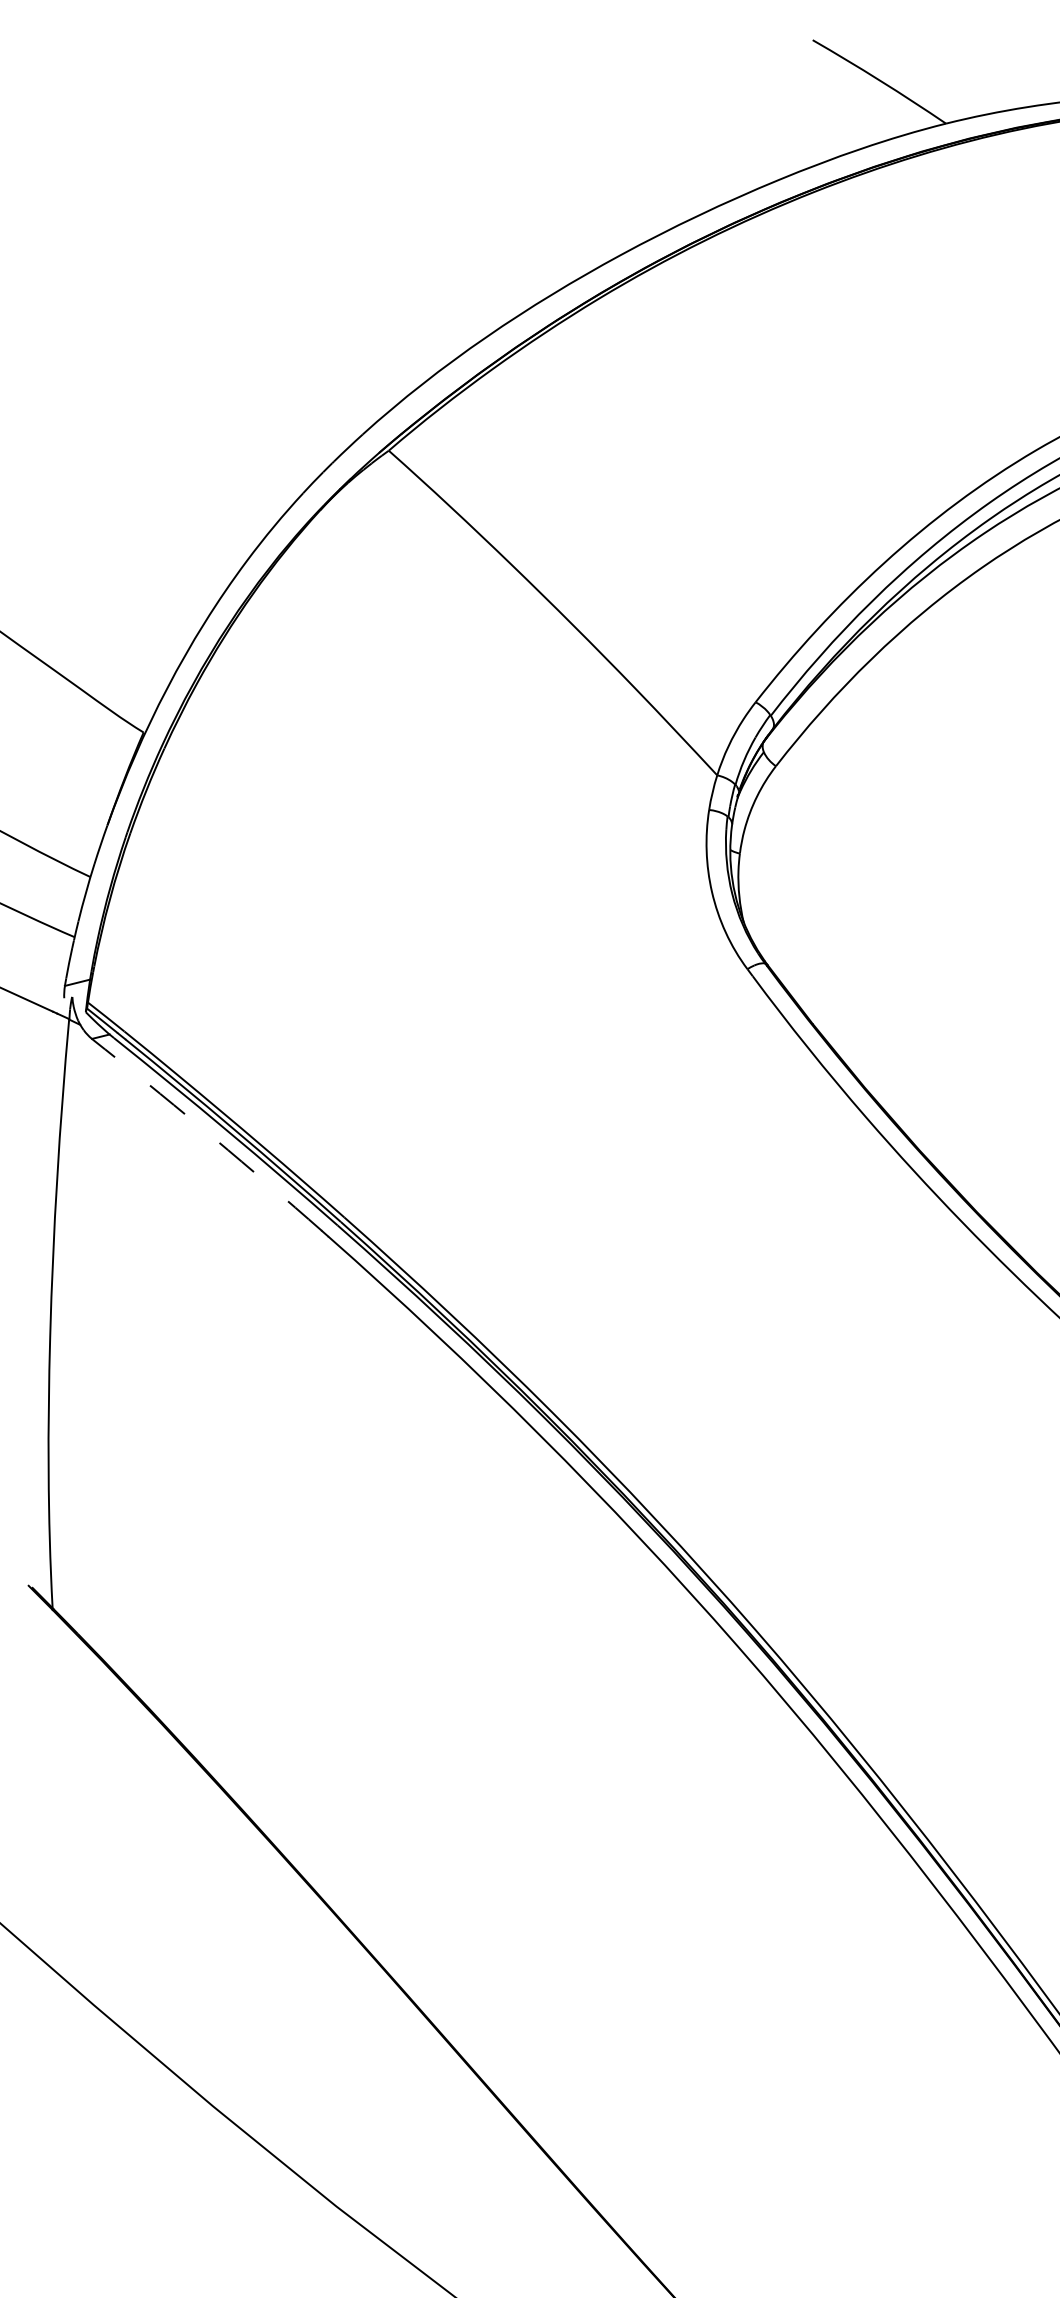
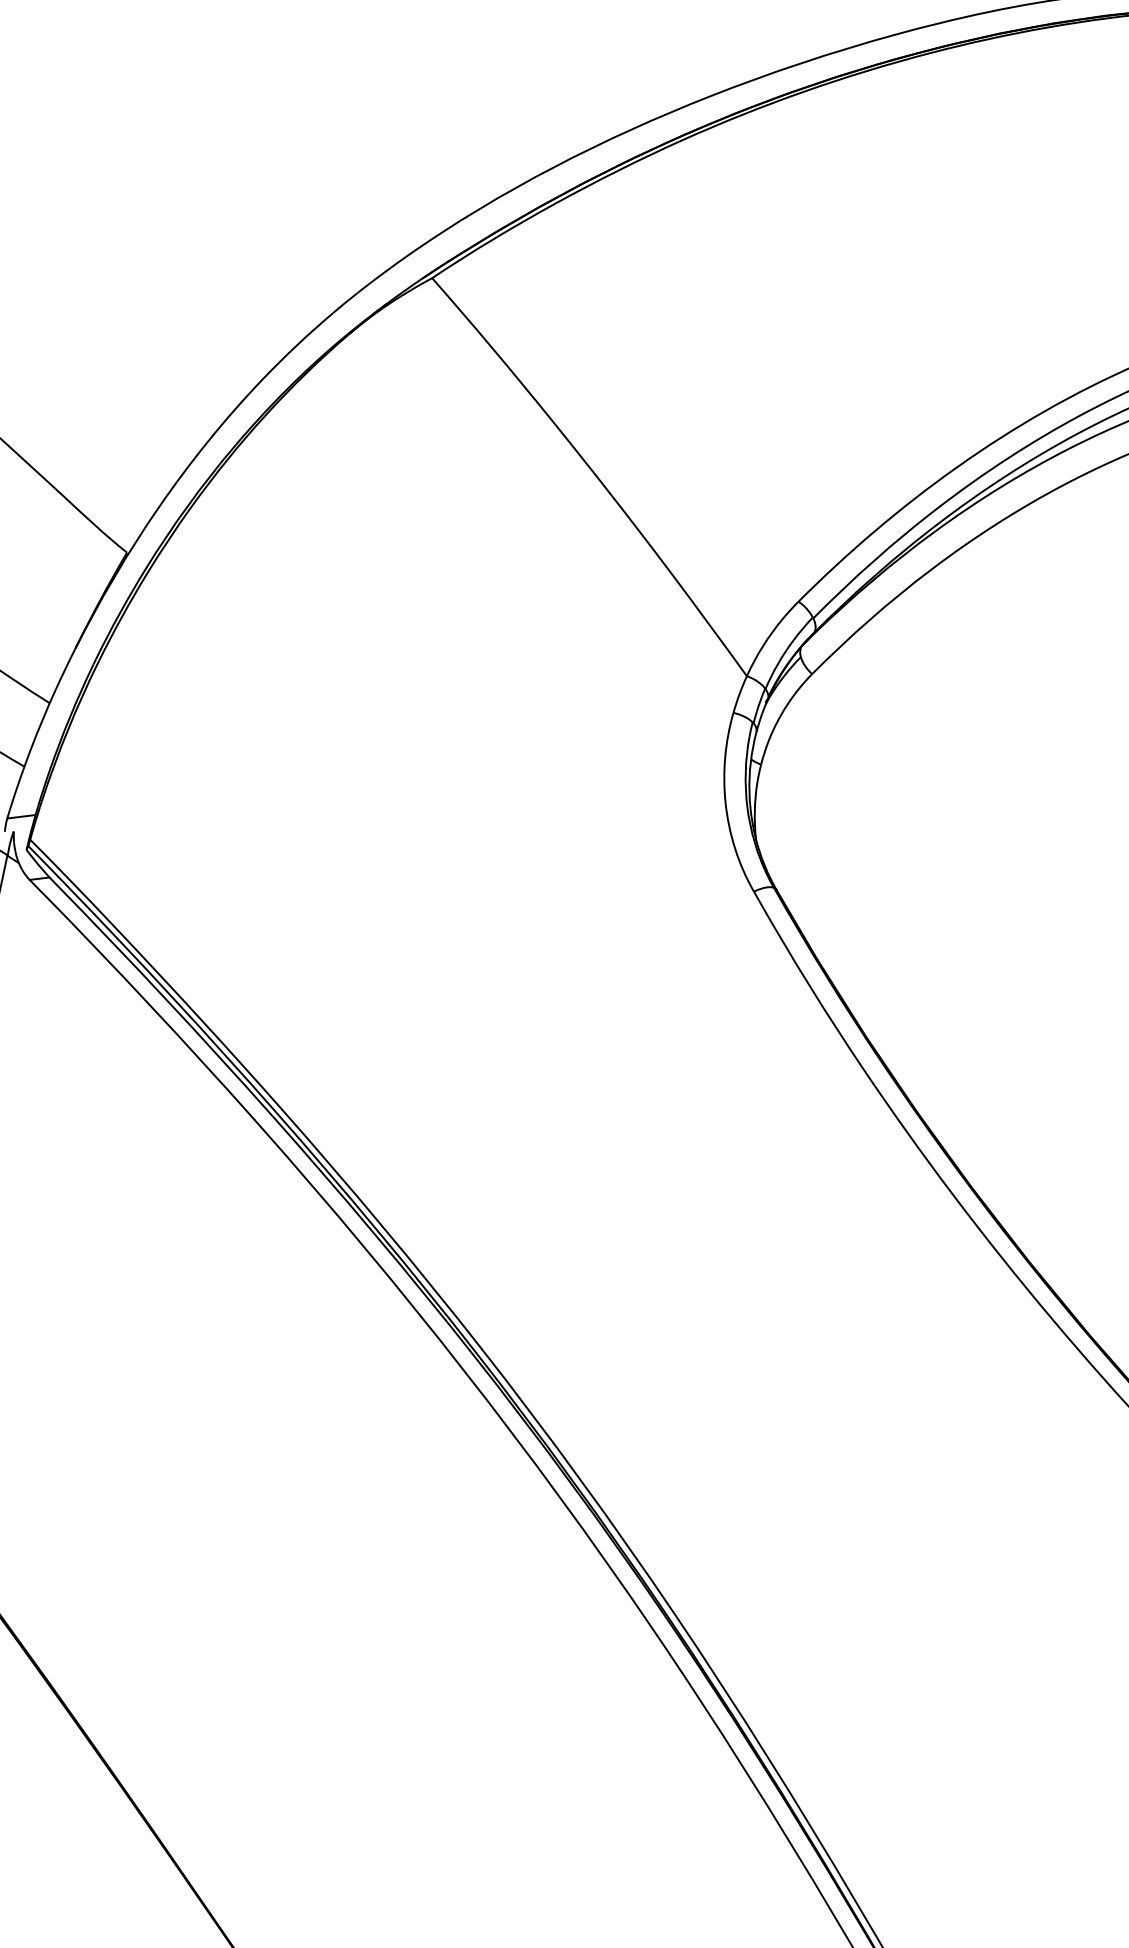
arc: (214, 1138) -> (149, 1004), dashed -> solid

